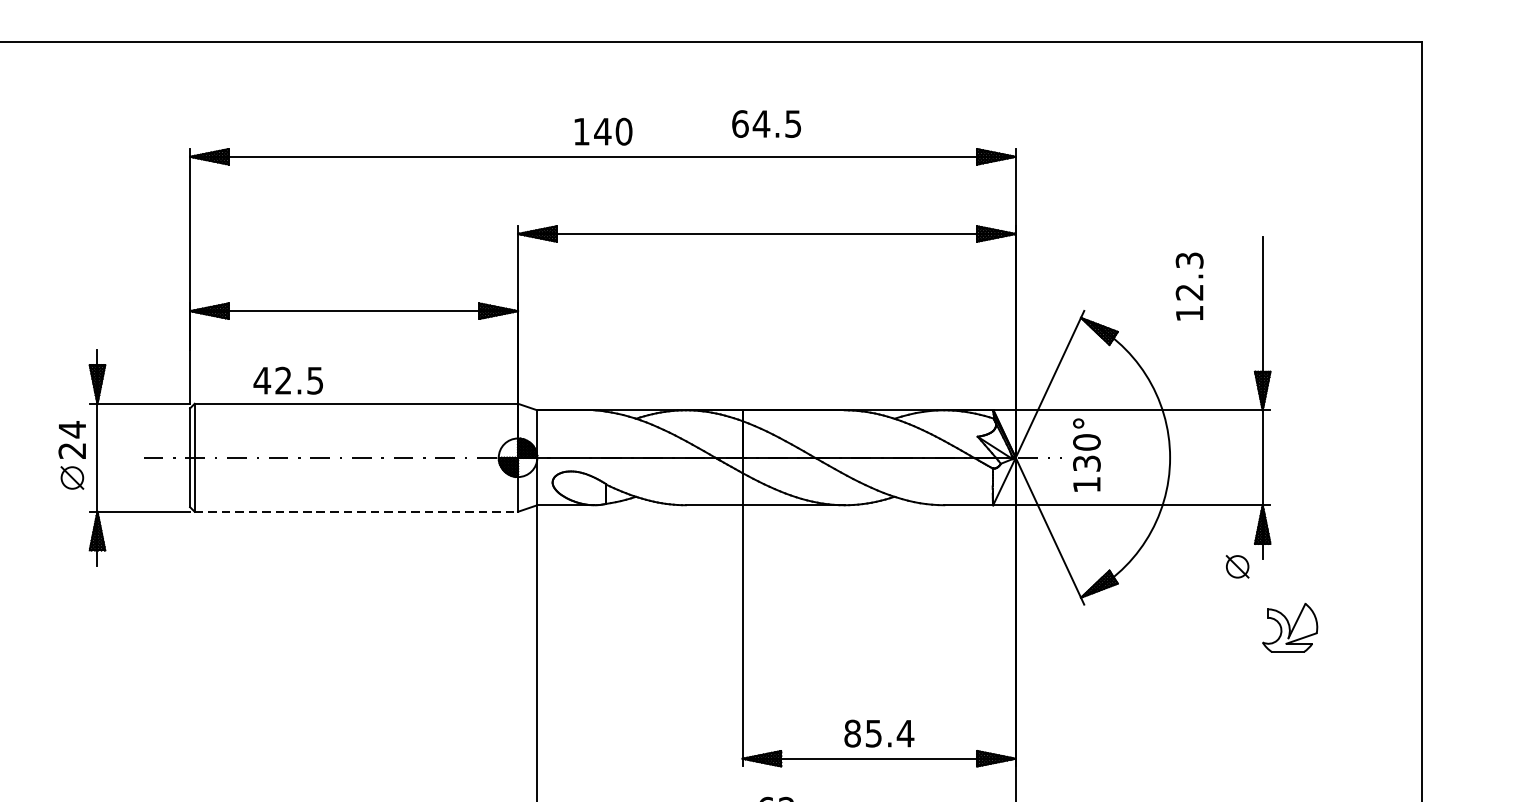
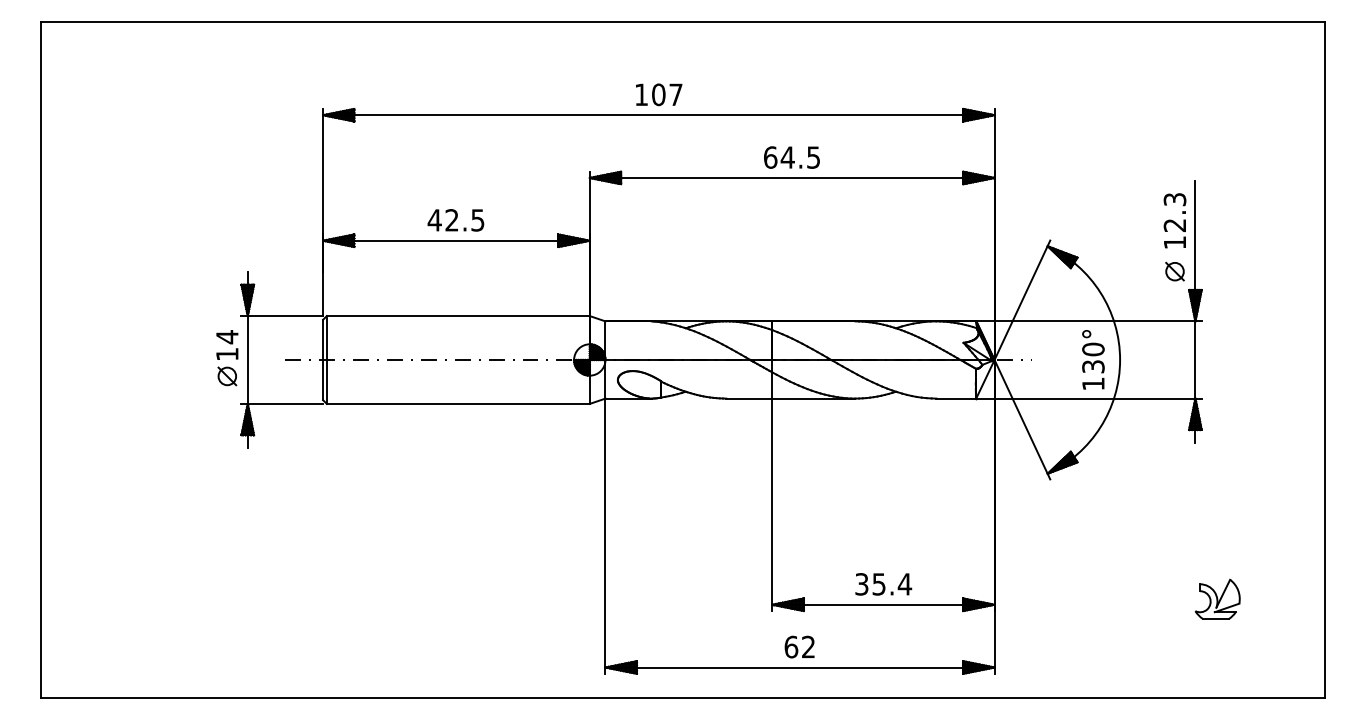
text: (766, 123) -> (791, 157), moved
text: (612, 131) -> (666, 94), 140 -> 107
text: (1189, 286) -> (1174, 220), moved
text: (287, 380) -> (455, 220), moved
text: (72, 451) -> (227, 354), 24 -> 14
text: (1086, 454) -> (1093, 359), moved
line: (356, 511) -> (458, 403), dashed -> solid
part: (1237, 566) -> (1174, 271), moved
part: (1289, 626) -> (1217, 598), moved
text: (852, 733) -> (861, 584), 85.4 -> 35.4

